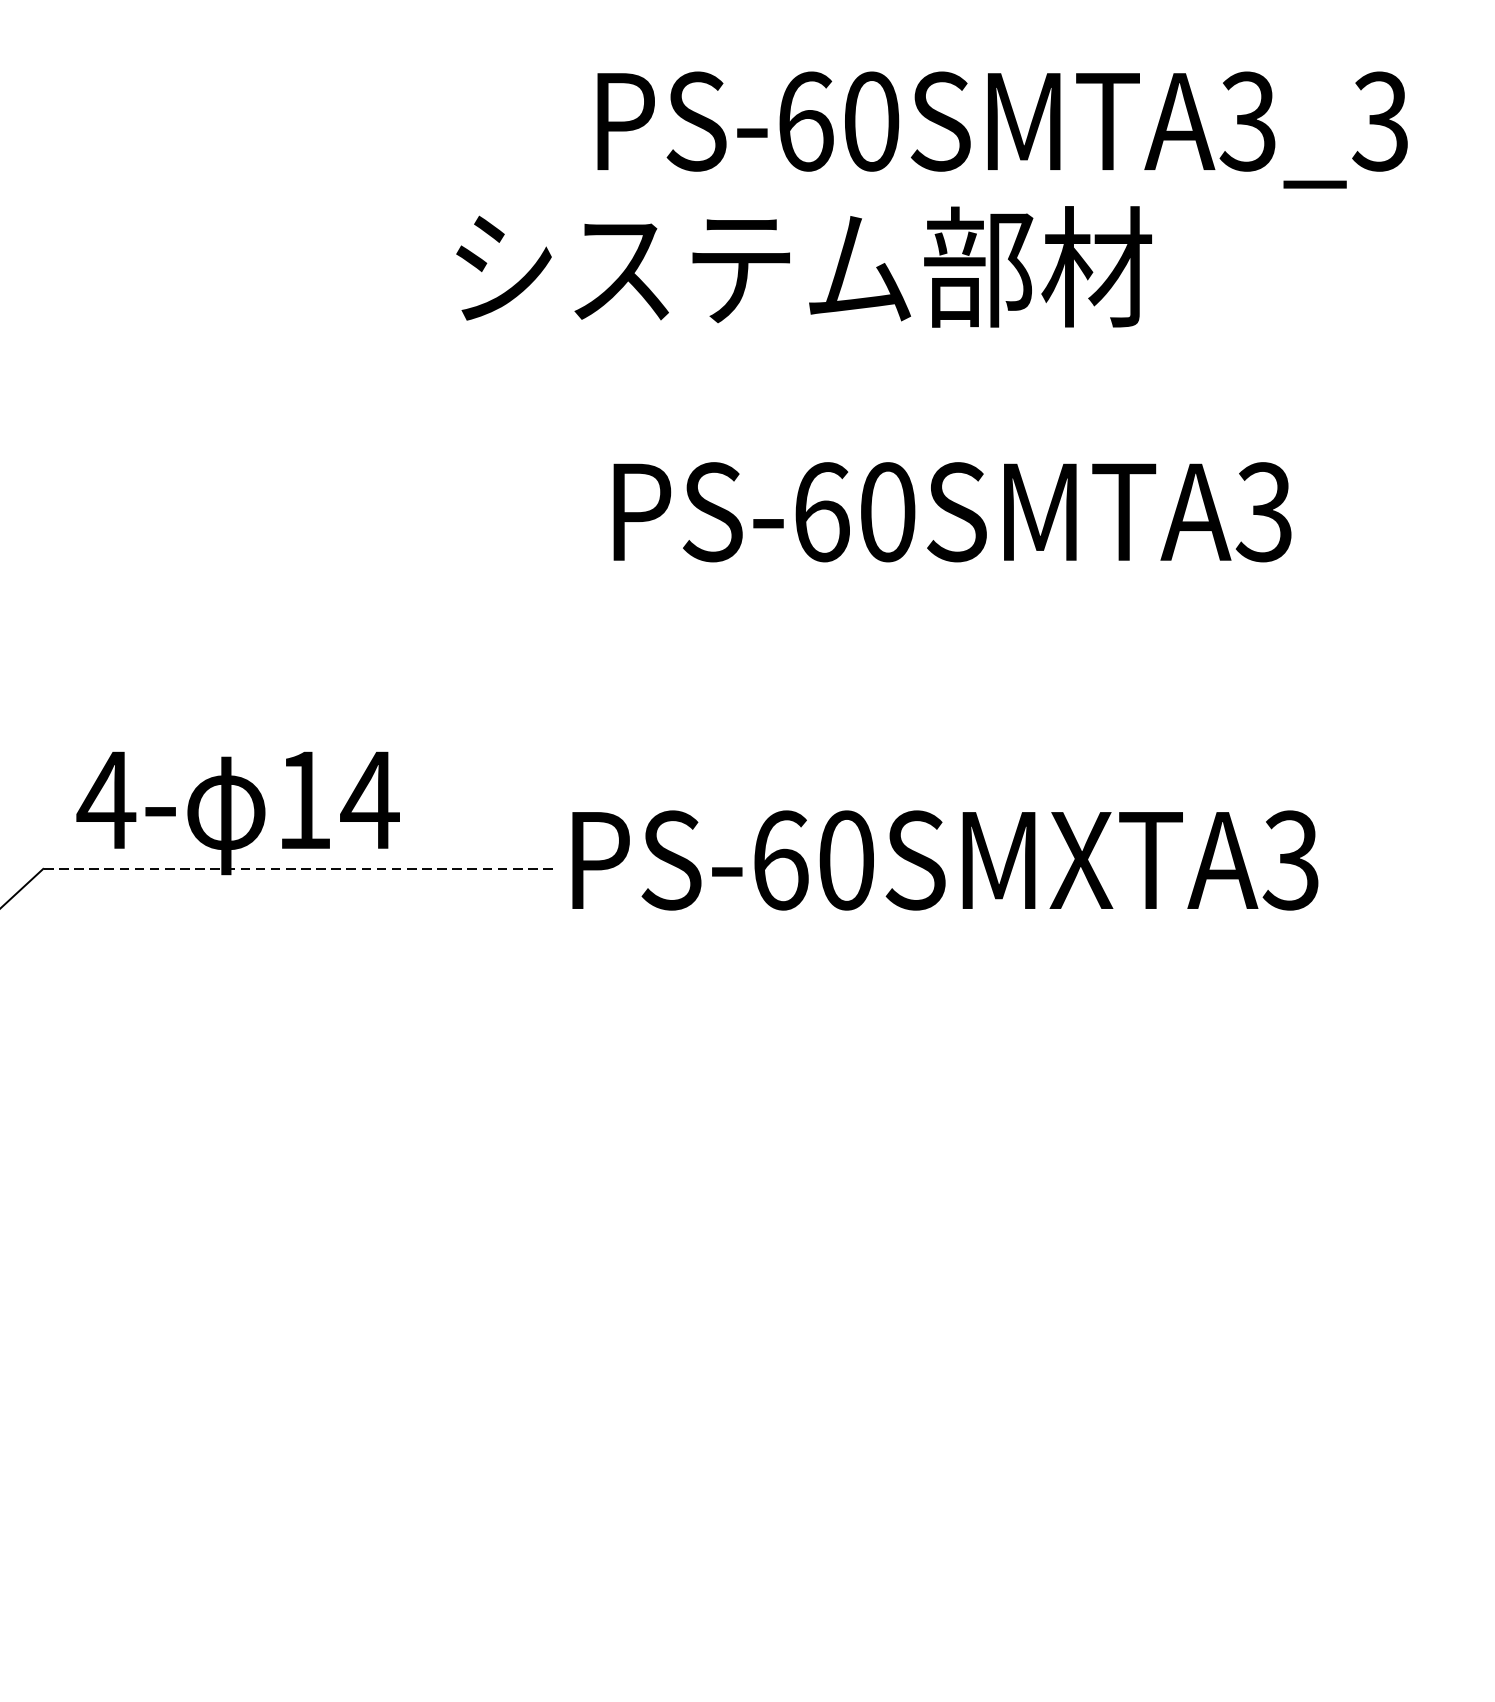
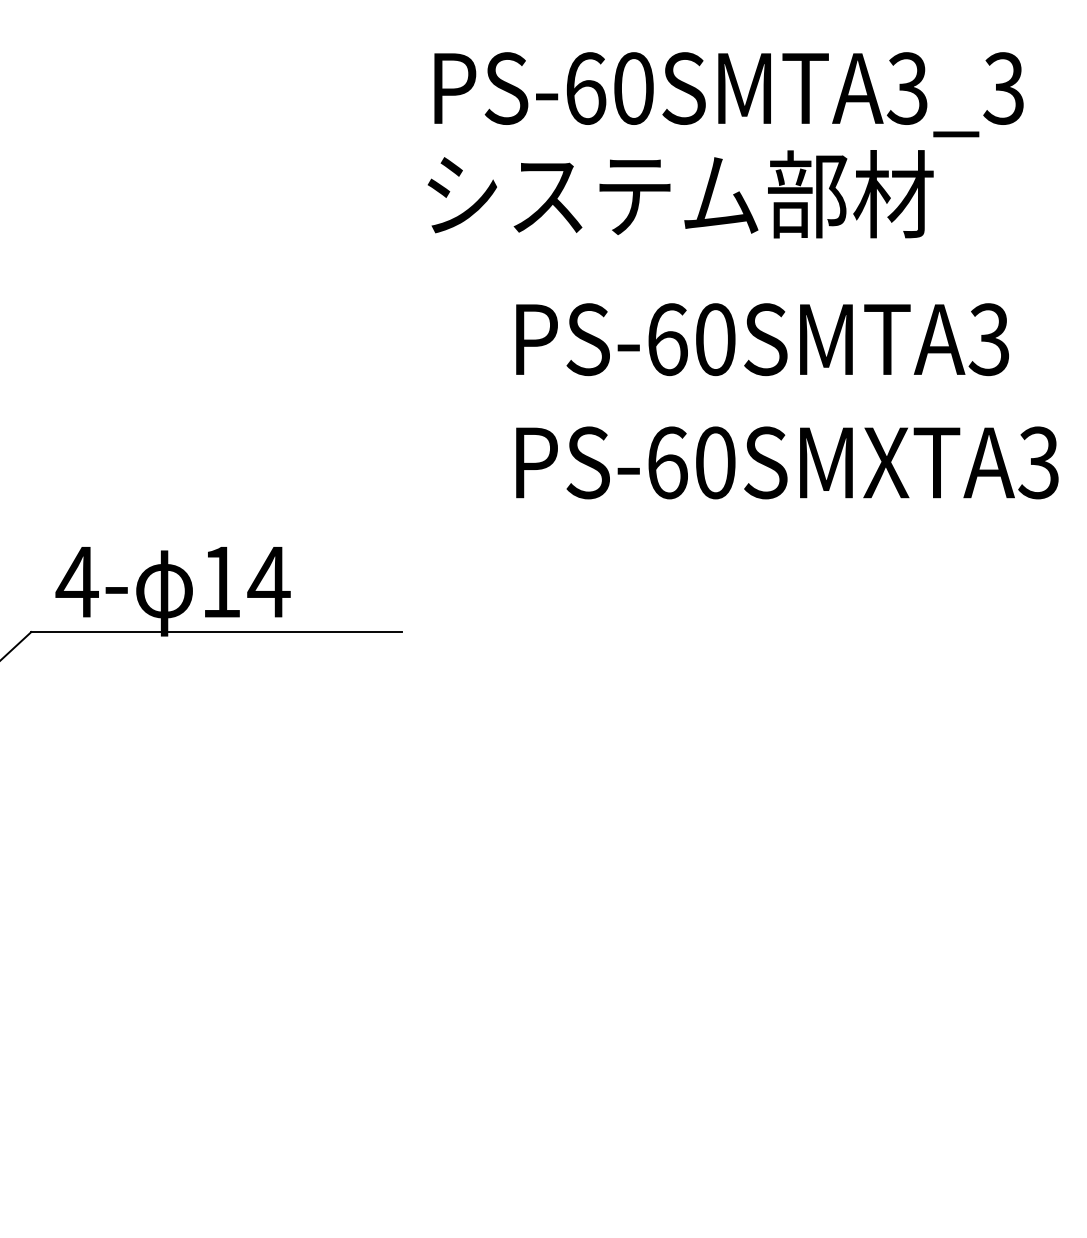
text: (803, 267) -> (680, 194), moved
text: (952, 512) -> (762, 339), moved
text: (945, 859) -> (787, 462), moved
line: (297, 869) -> (216, 632), dashed -> solid

